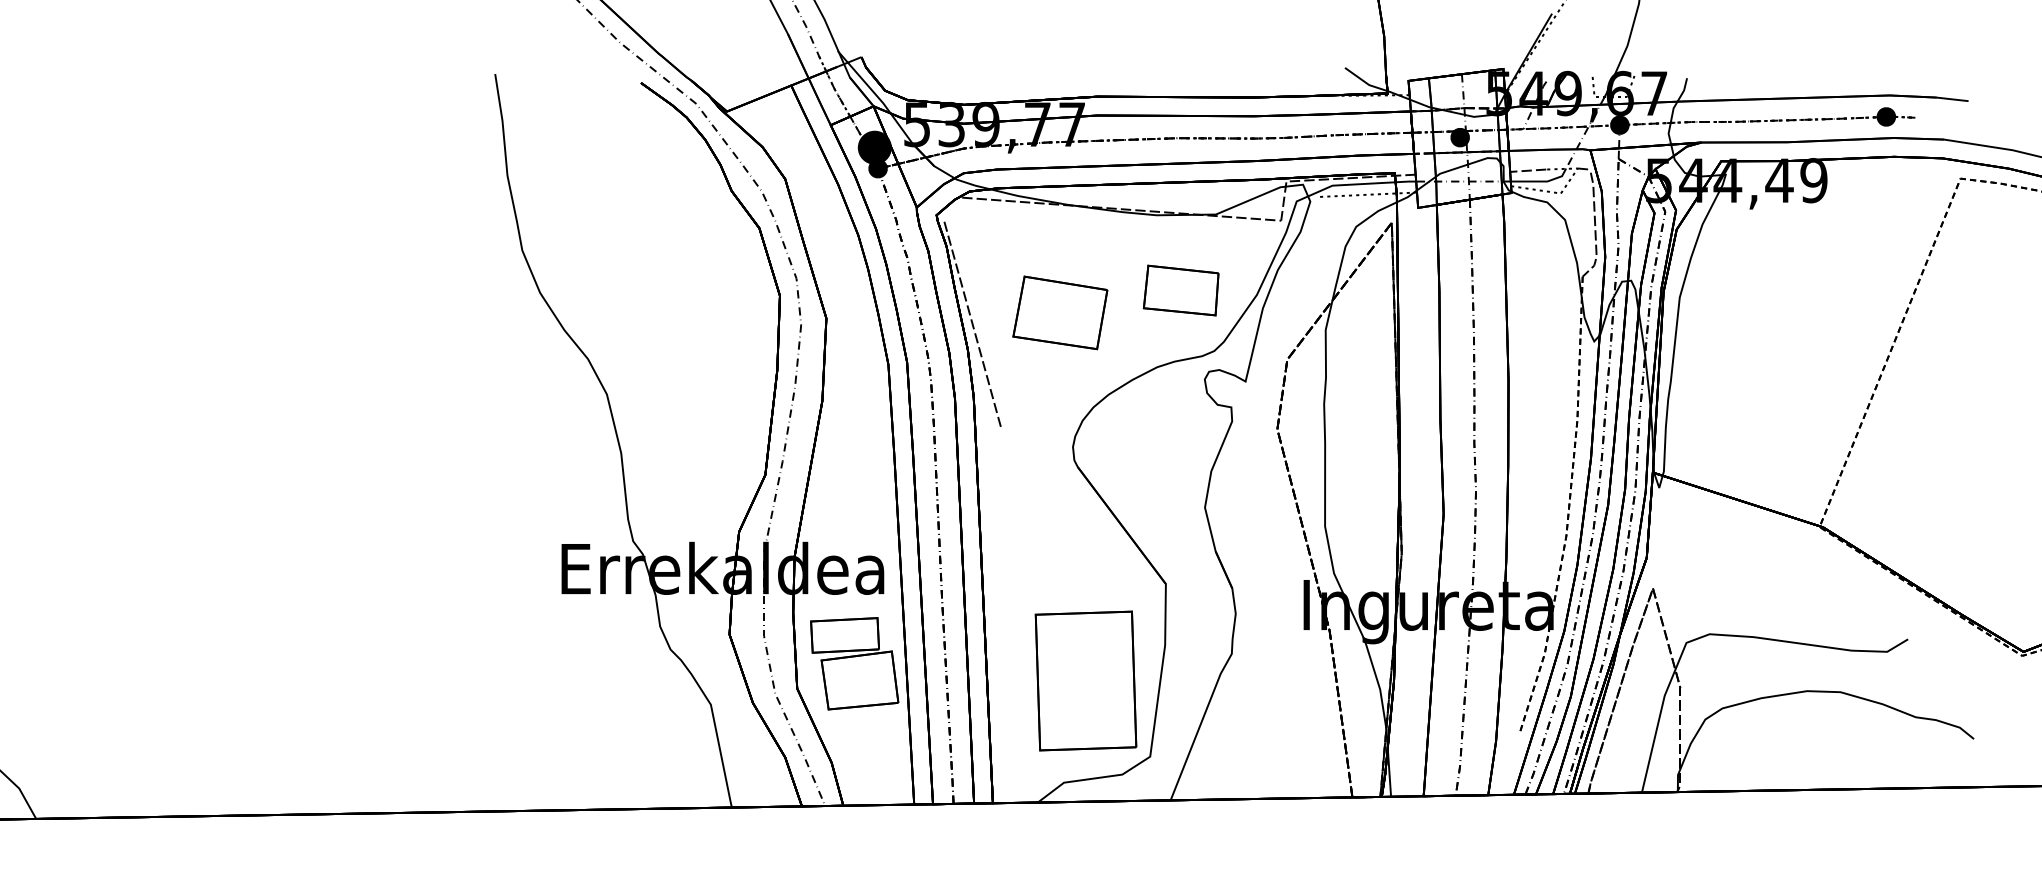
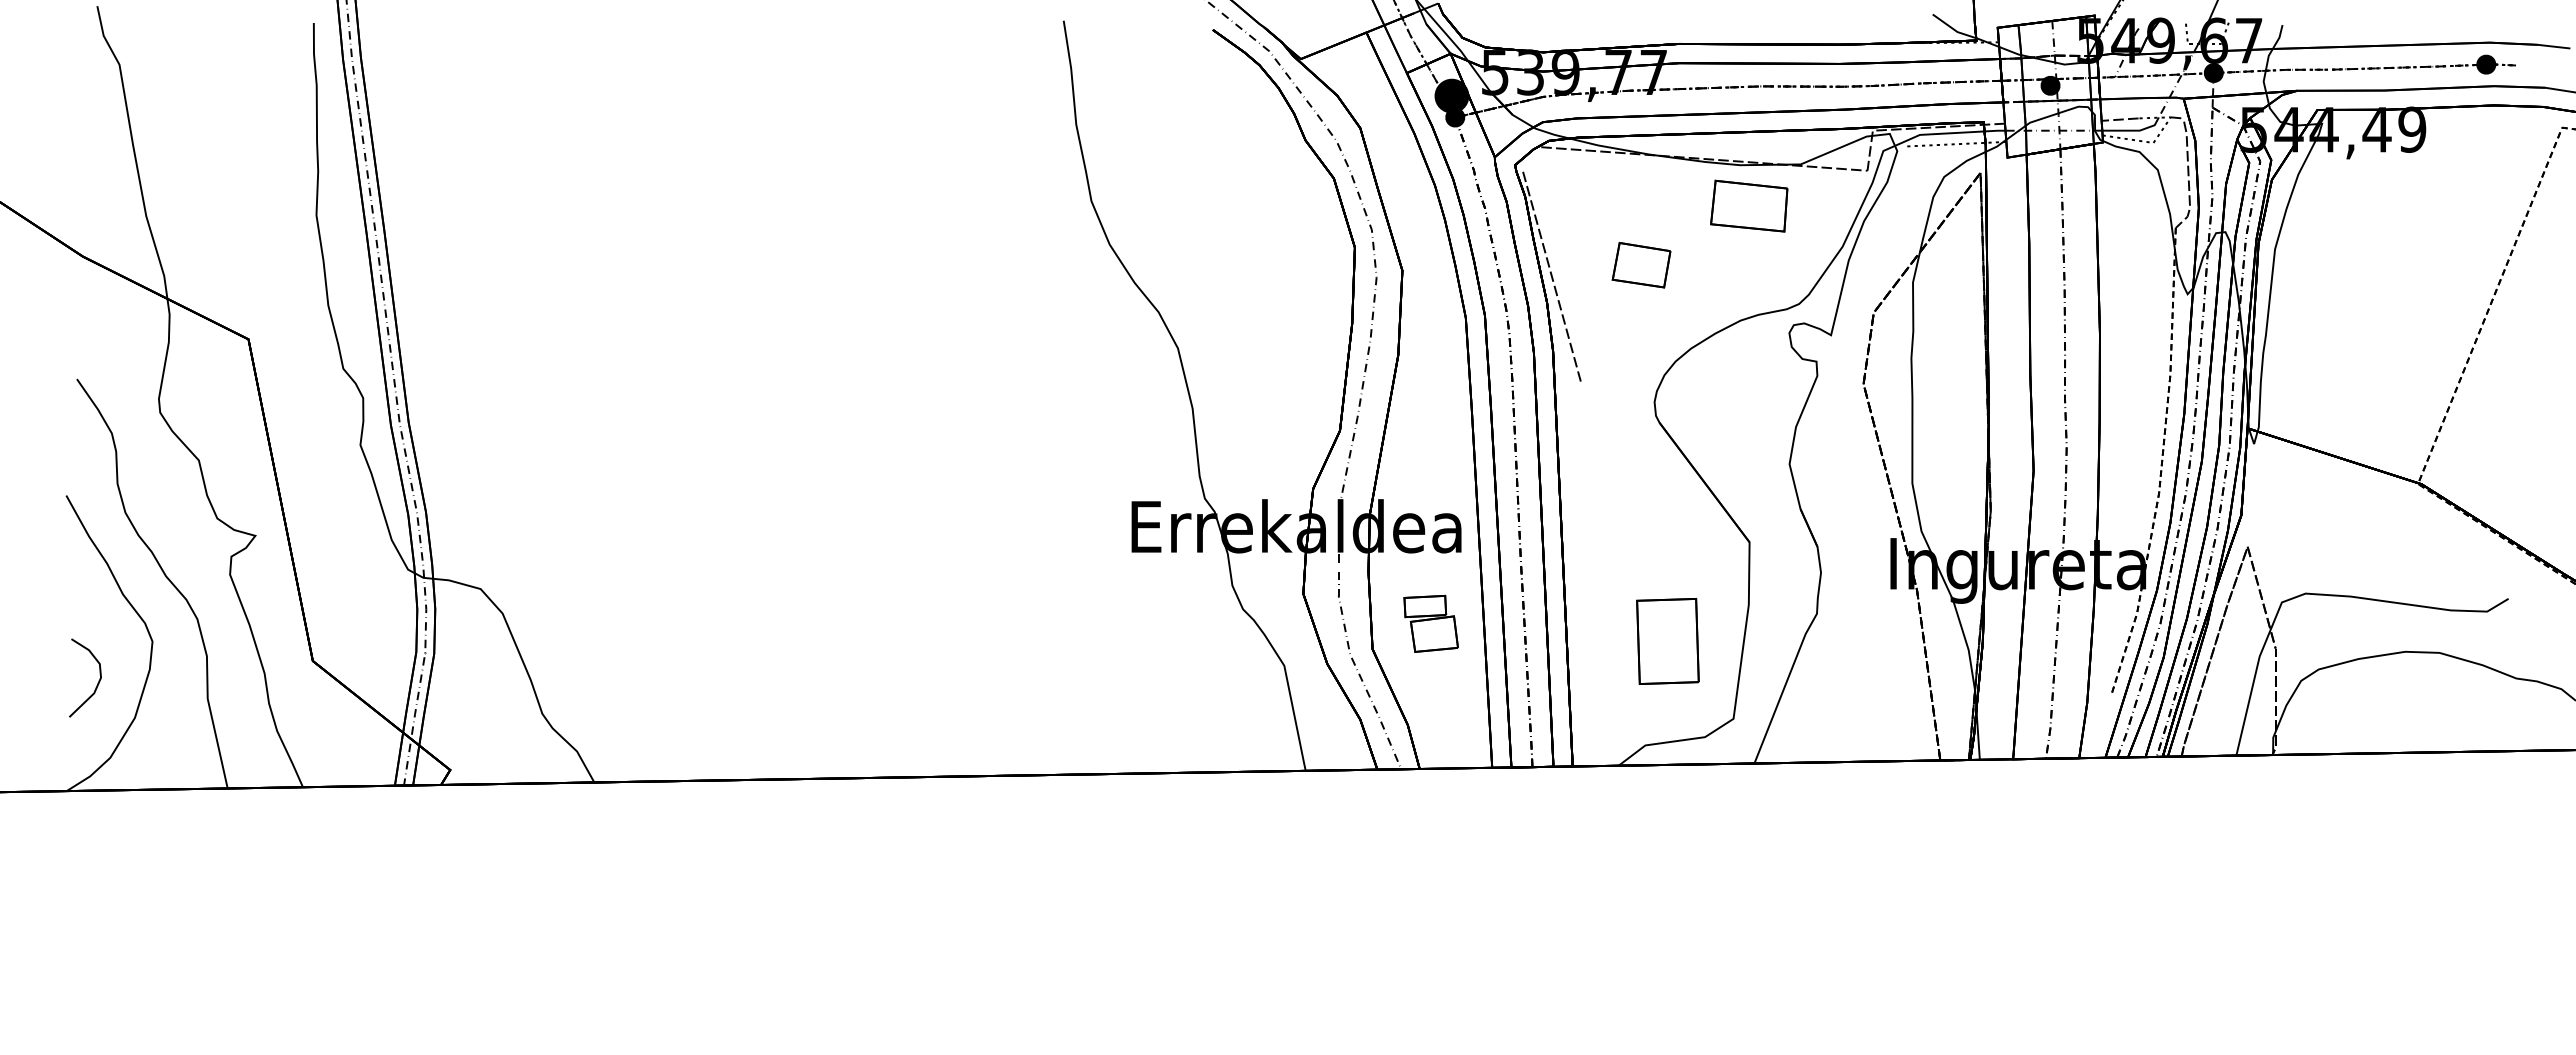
part: (1181, 289) -> (1749, 205), moved
part: (1060, 313) -> (1641, 265), size x0.6
part: (853, 663) -> (1430, 623), size x0.6
part: (1085, 681) -> (1667, 641), size x0.6

